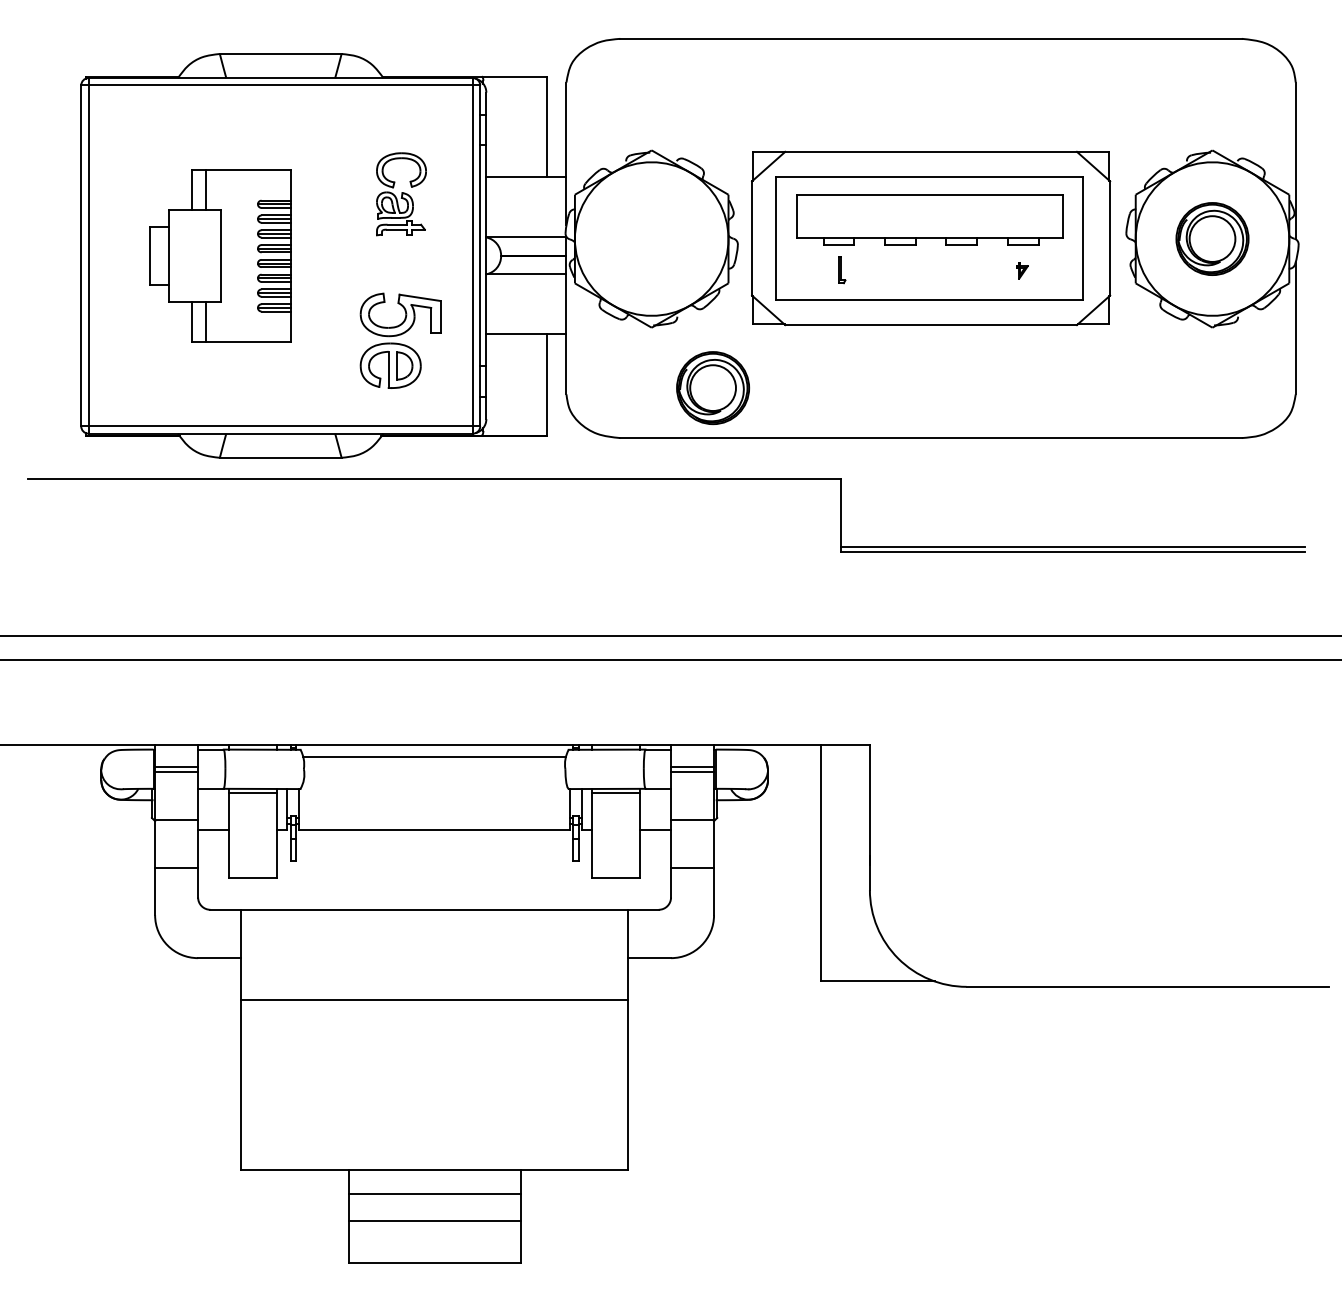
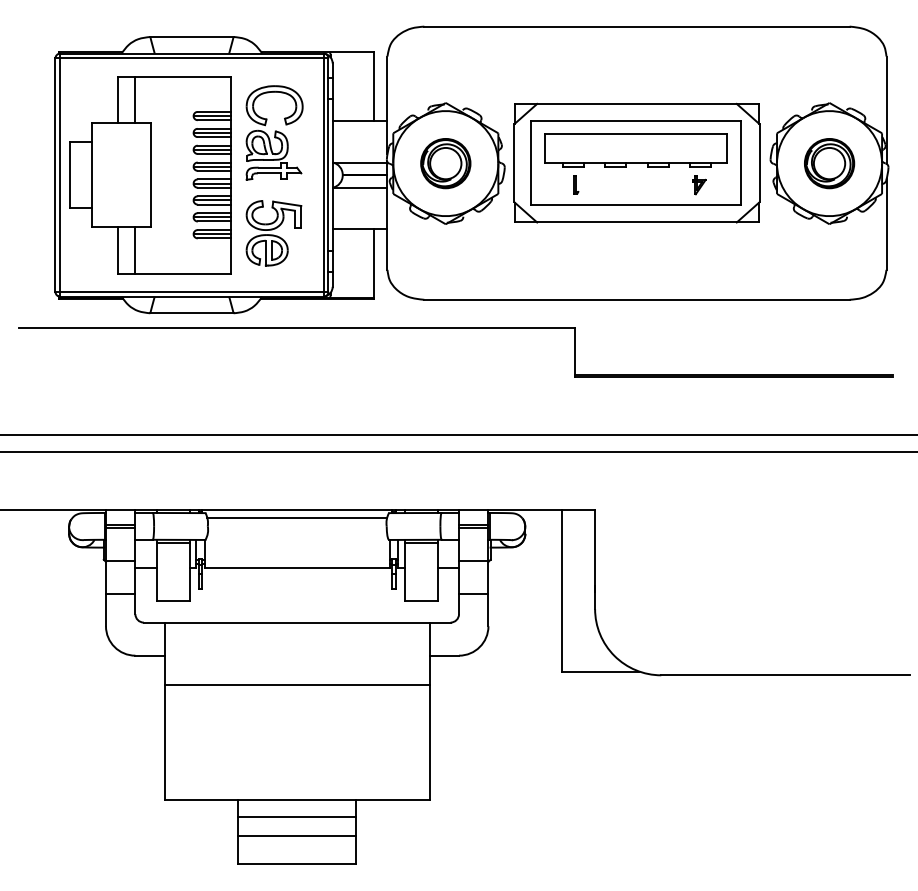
part: (401, 193) -> (274, 132), size x1.67
part: (220, 256) -> (150, 175), size x1.67
part: (1022, 271) -> (699, 185), size x1.67
part: (712, 387) -> (445, 163), moved

